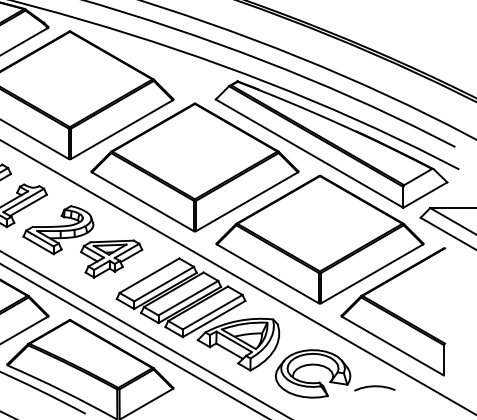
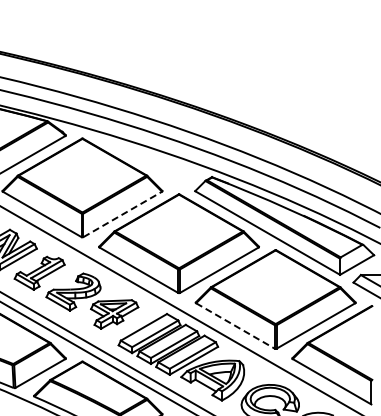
line: (123, 129) -> (123, 214), solid -> dashed
line: (267, 274) -> (235, 326), solid -> dashed

